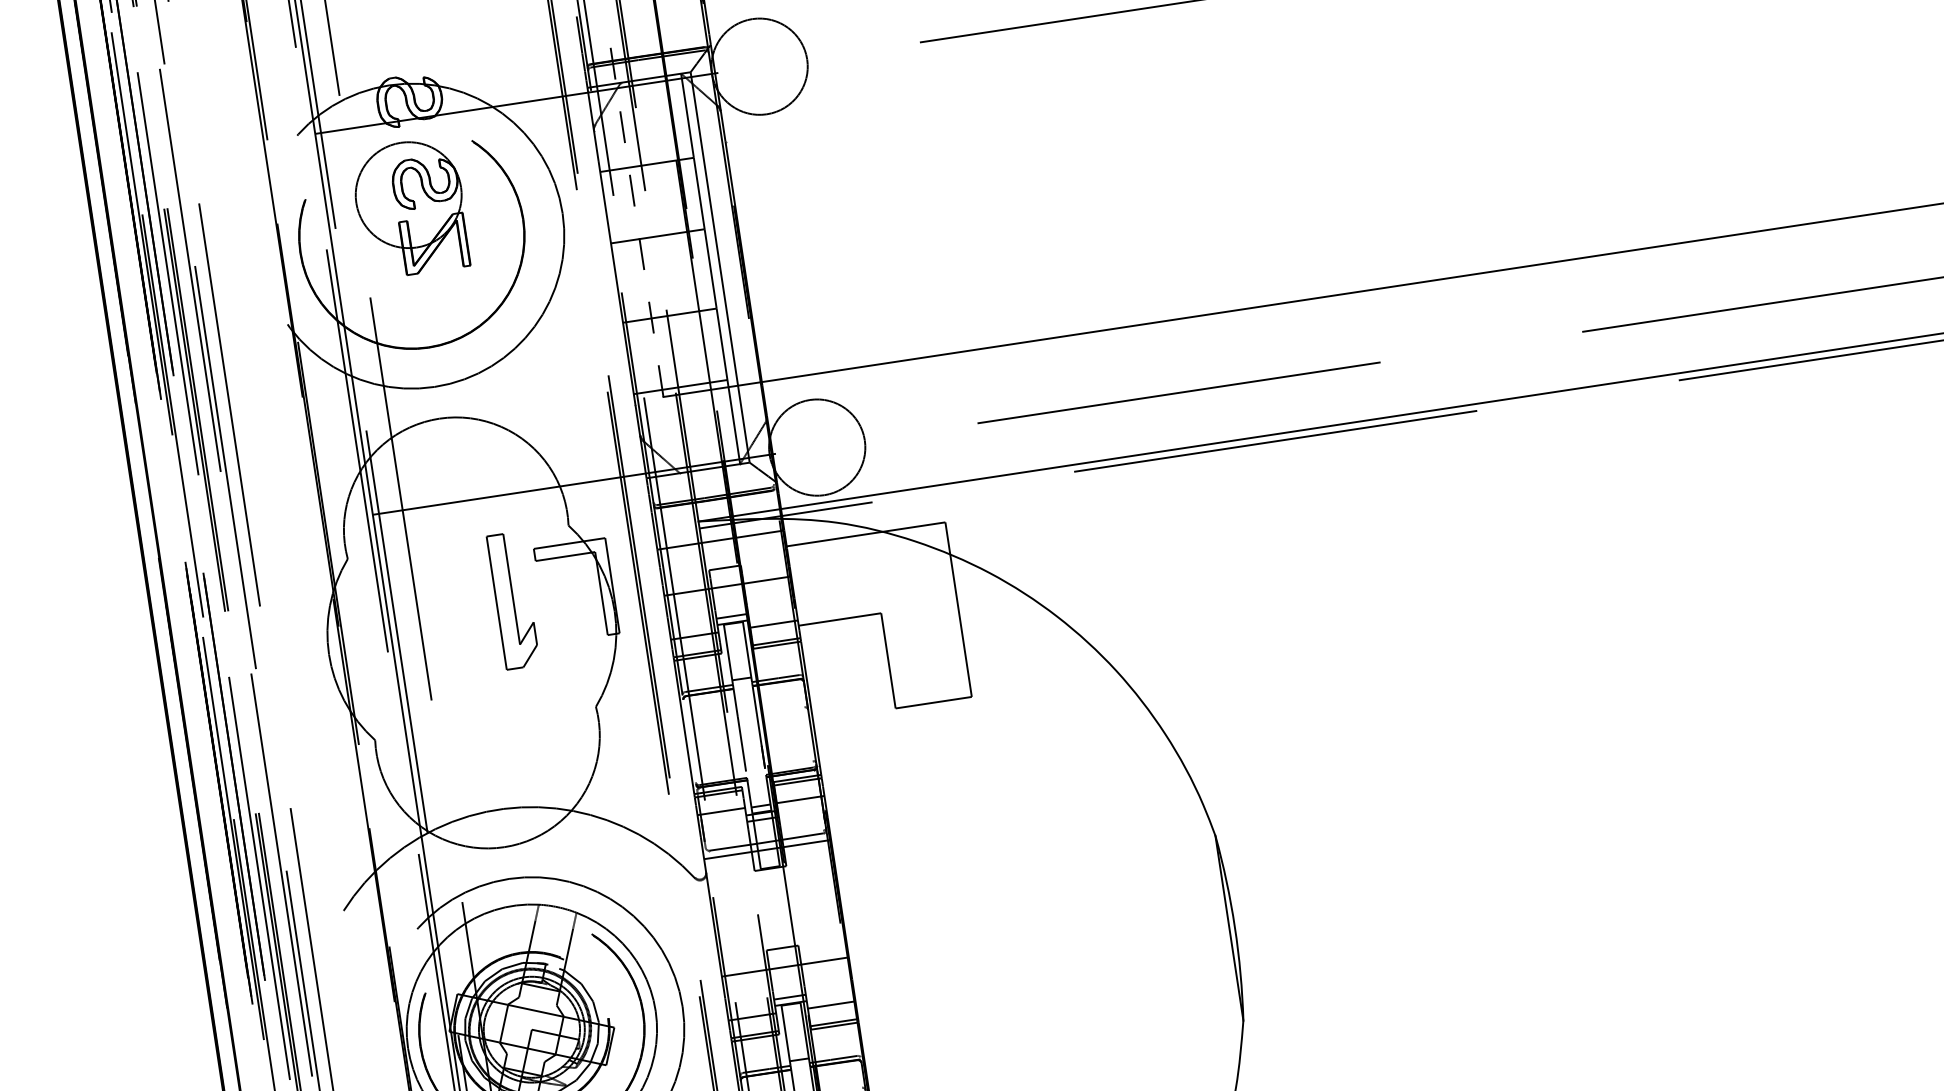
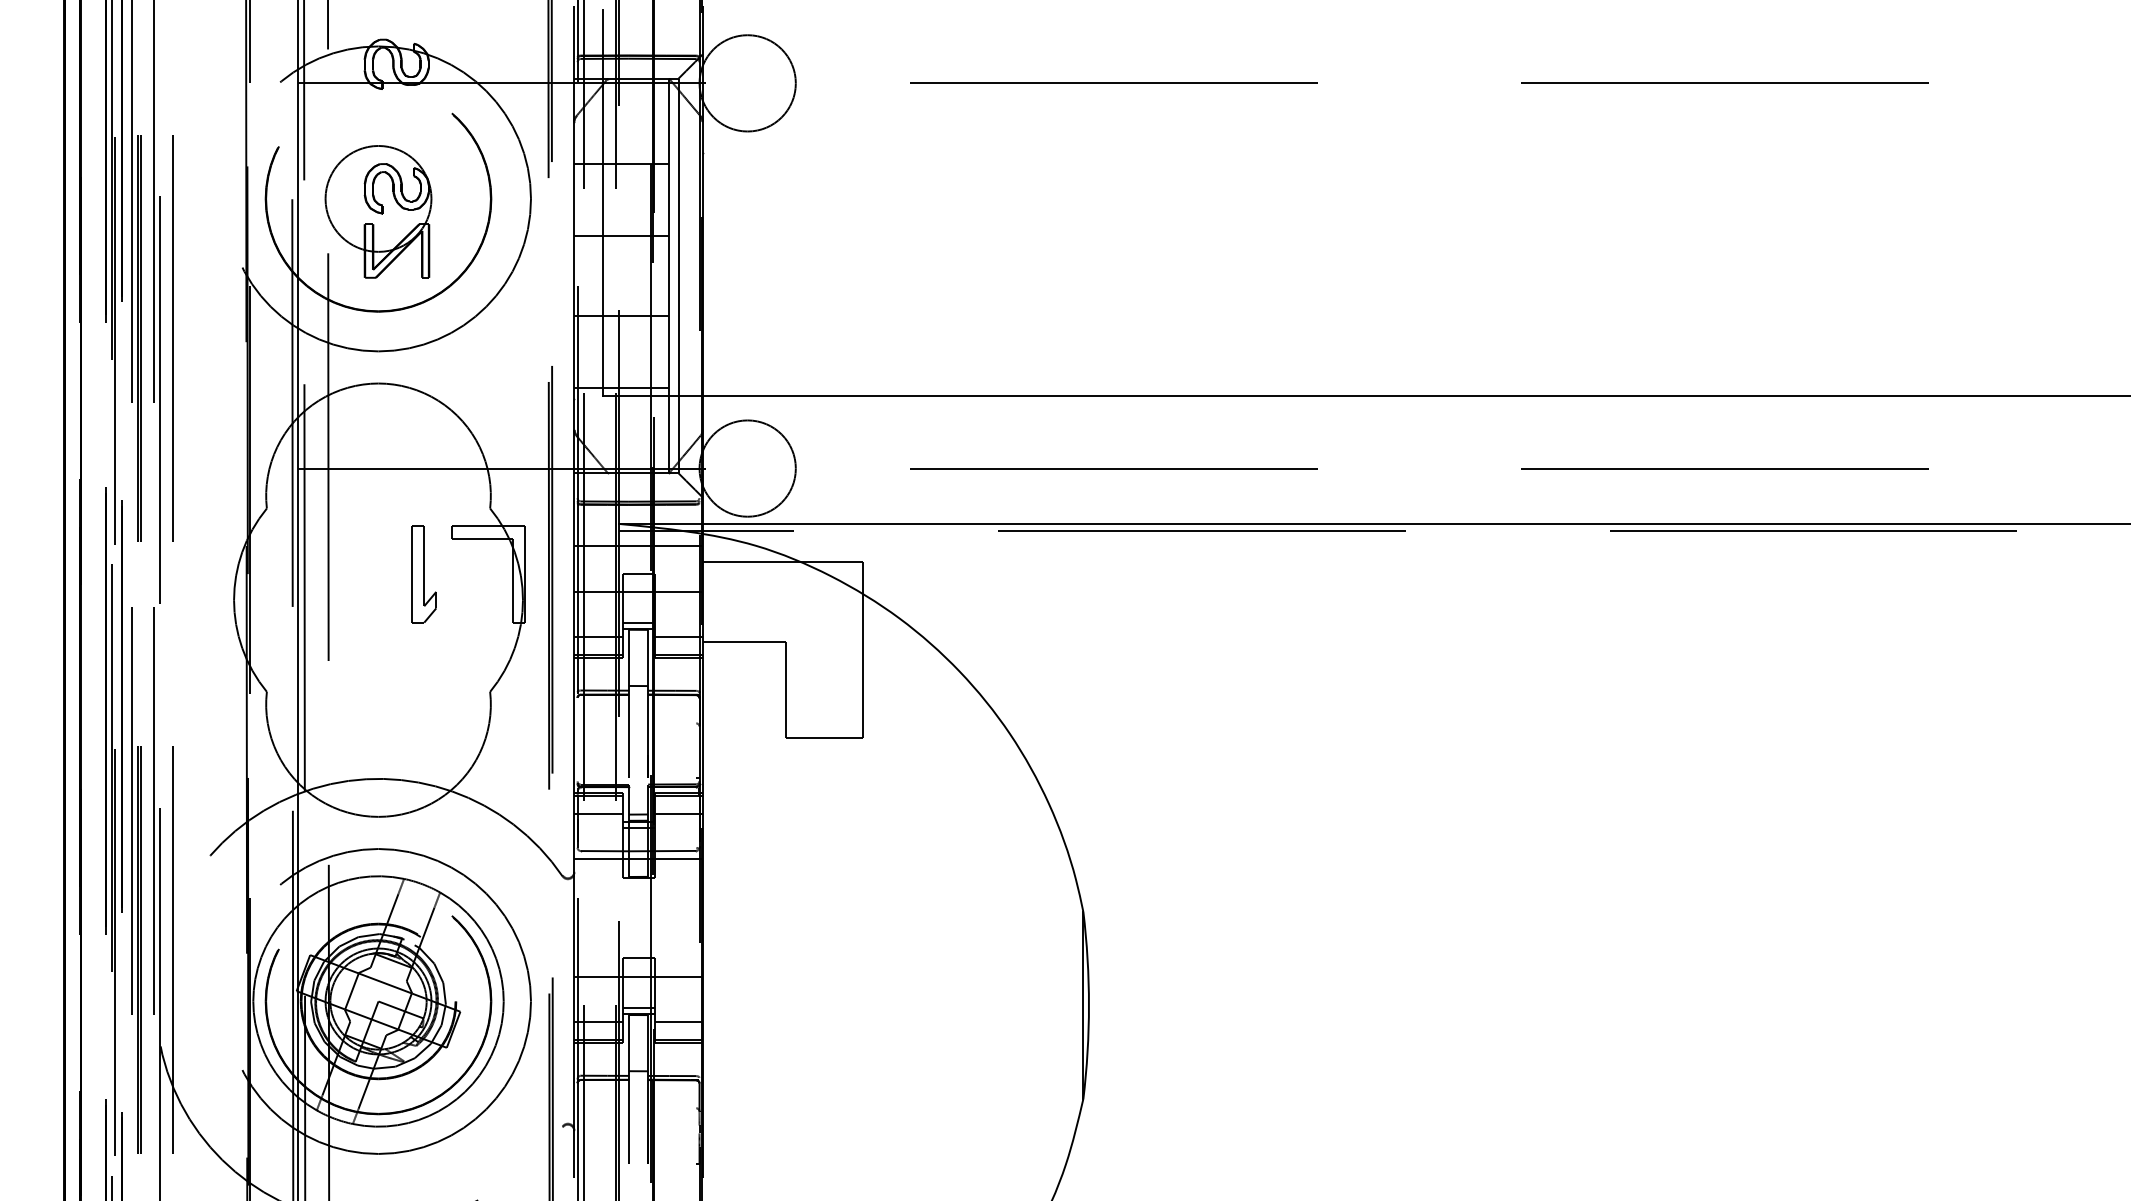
line: (634, 206) -> (603, 202), dashed -> solid
part: (410, 207) -> (378, 211), moved
part: (512, 600) -> (423, 574), size x0.71

